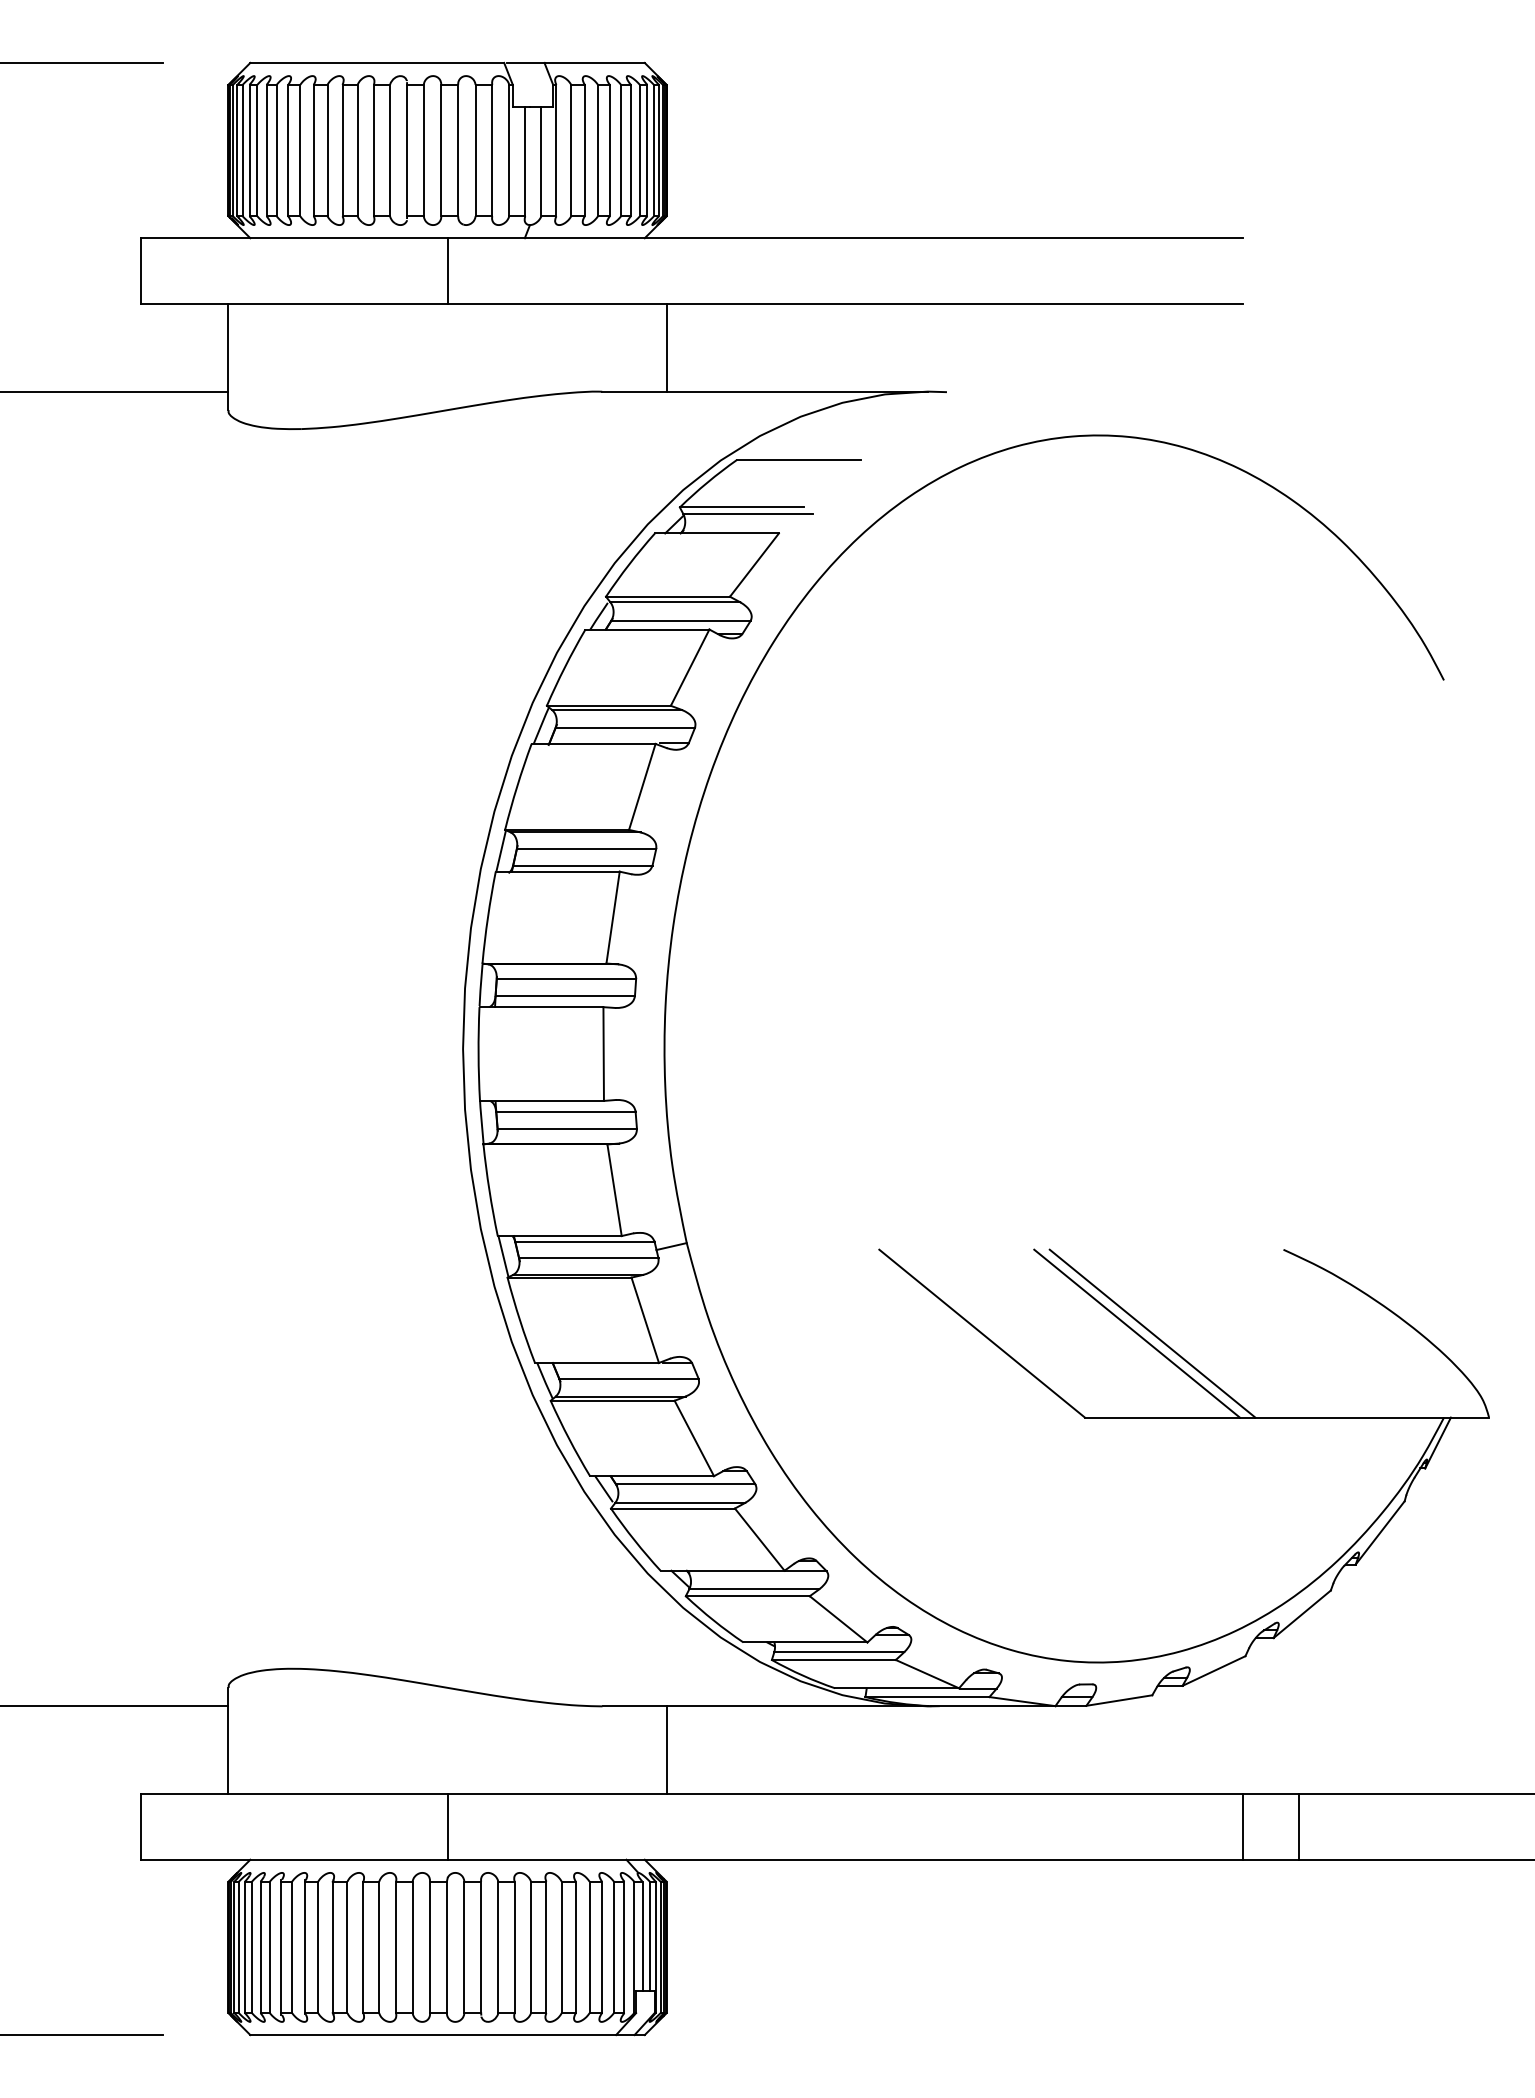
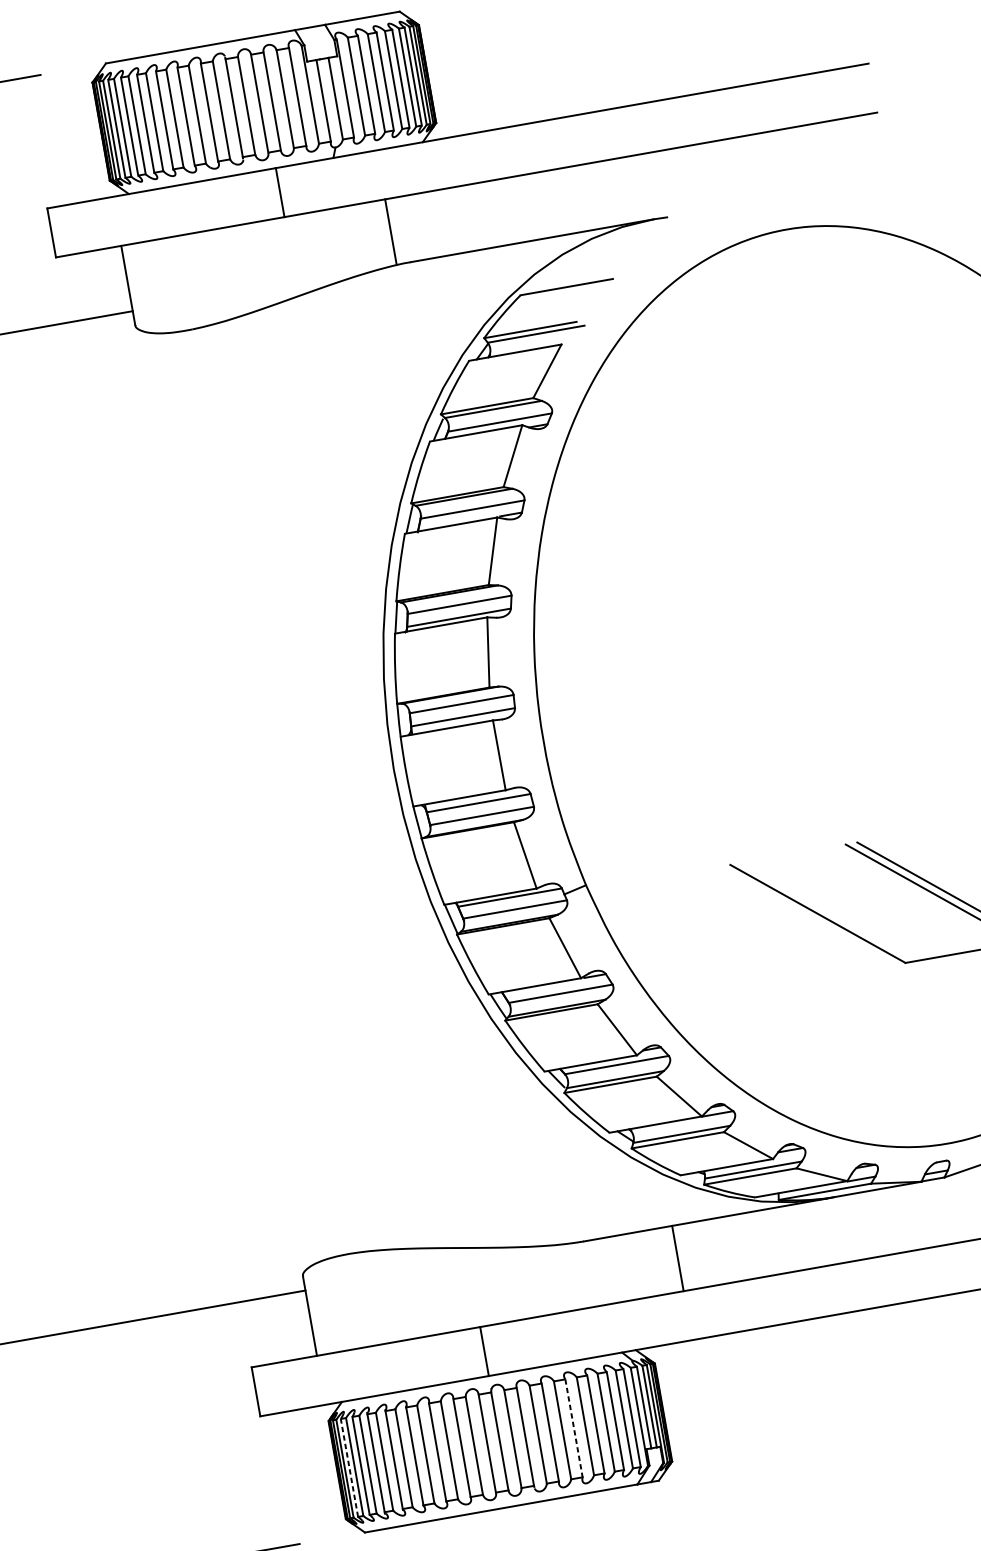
line: (666, 347) -> (390, 231), moved
line: (666, 1750) -> (677, 1258), moved
line: (244, 1947) -> (349, 1468), solid -> dashed
line: (546, 1947) -> (574, 1428), solid -> dashed

